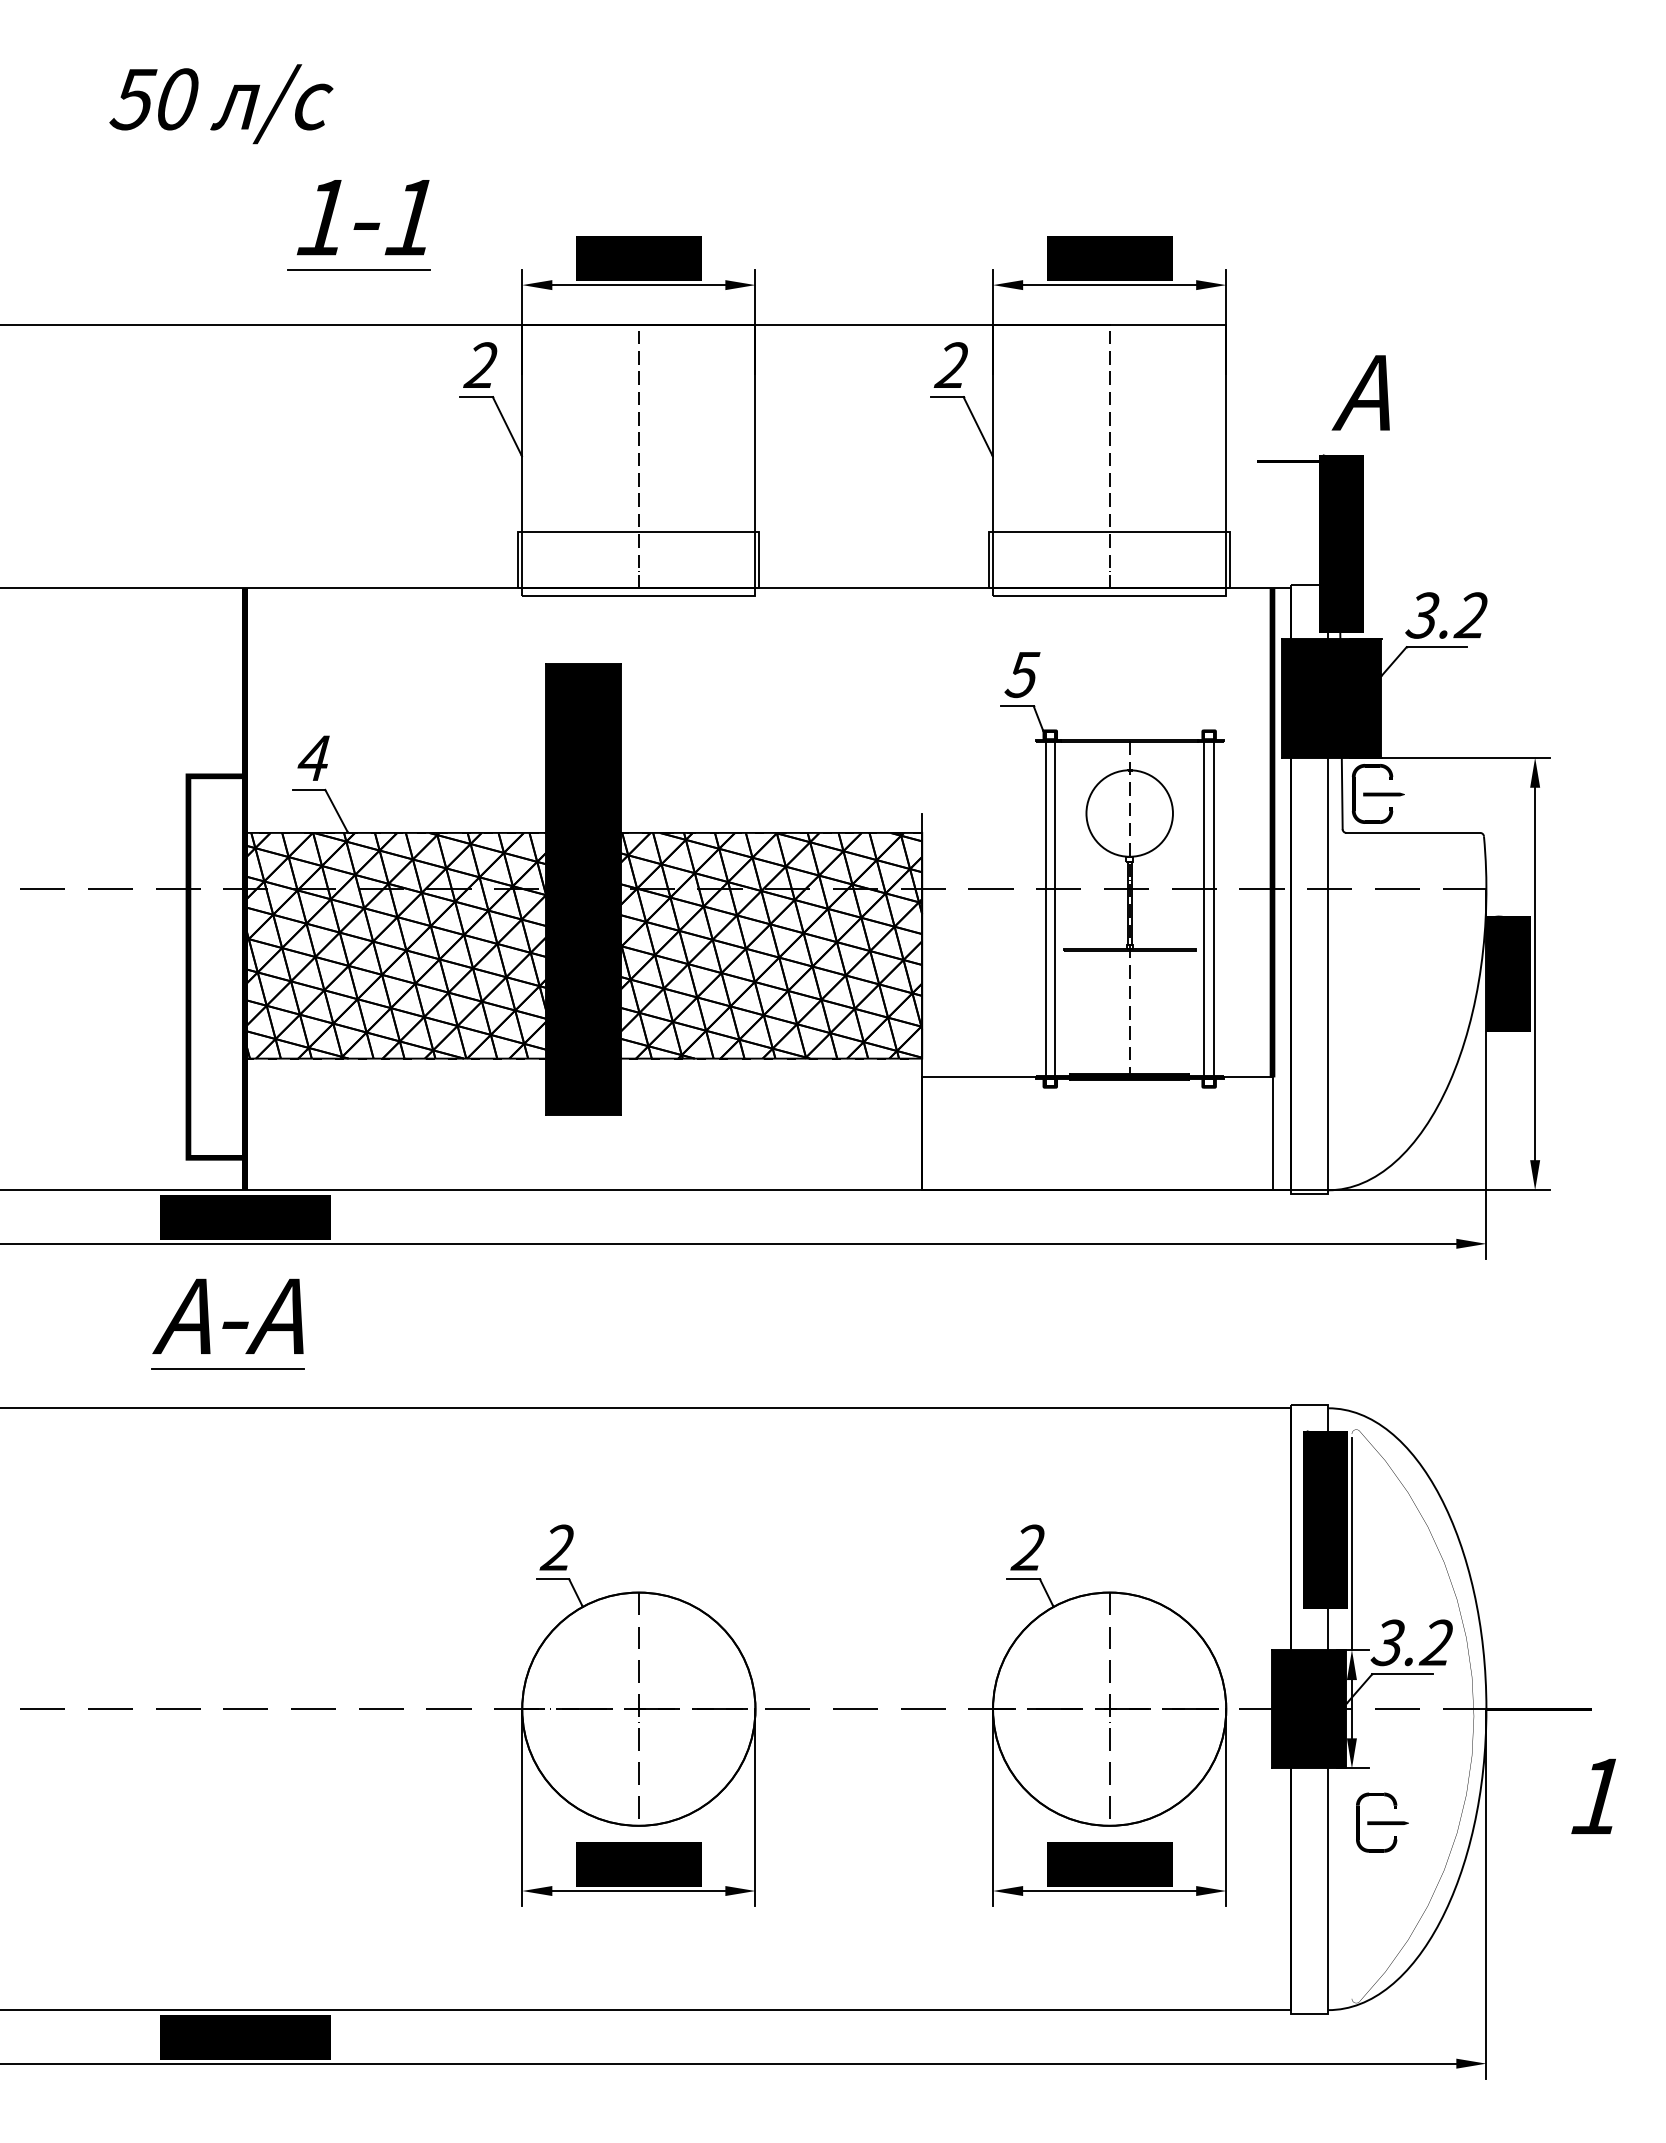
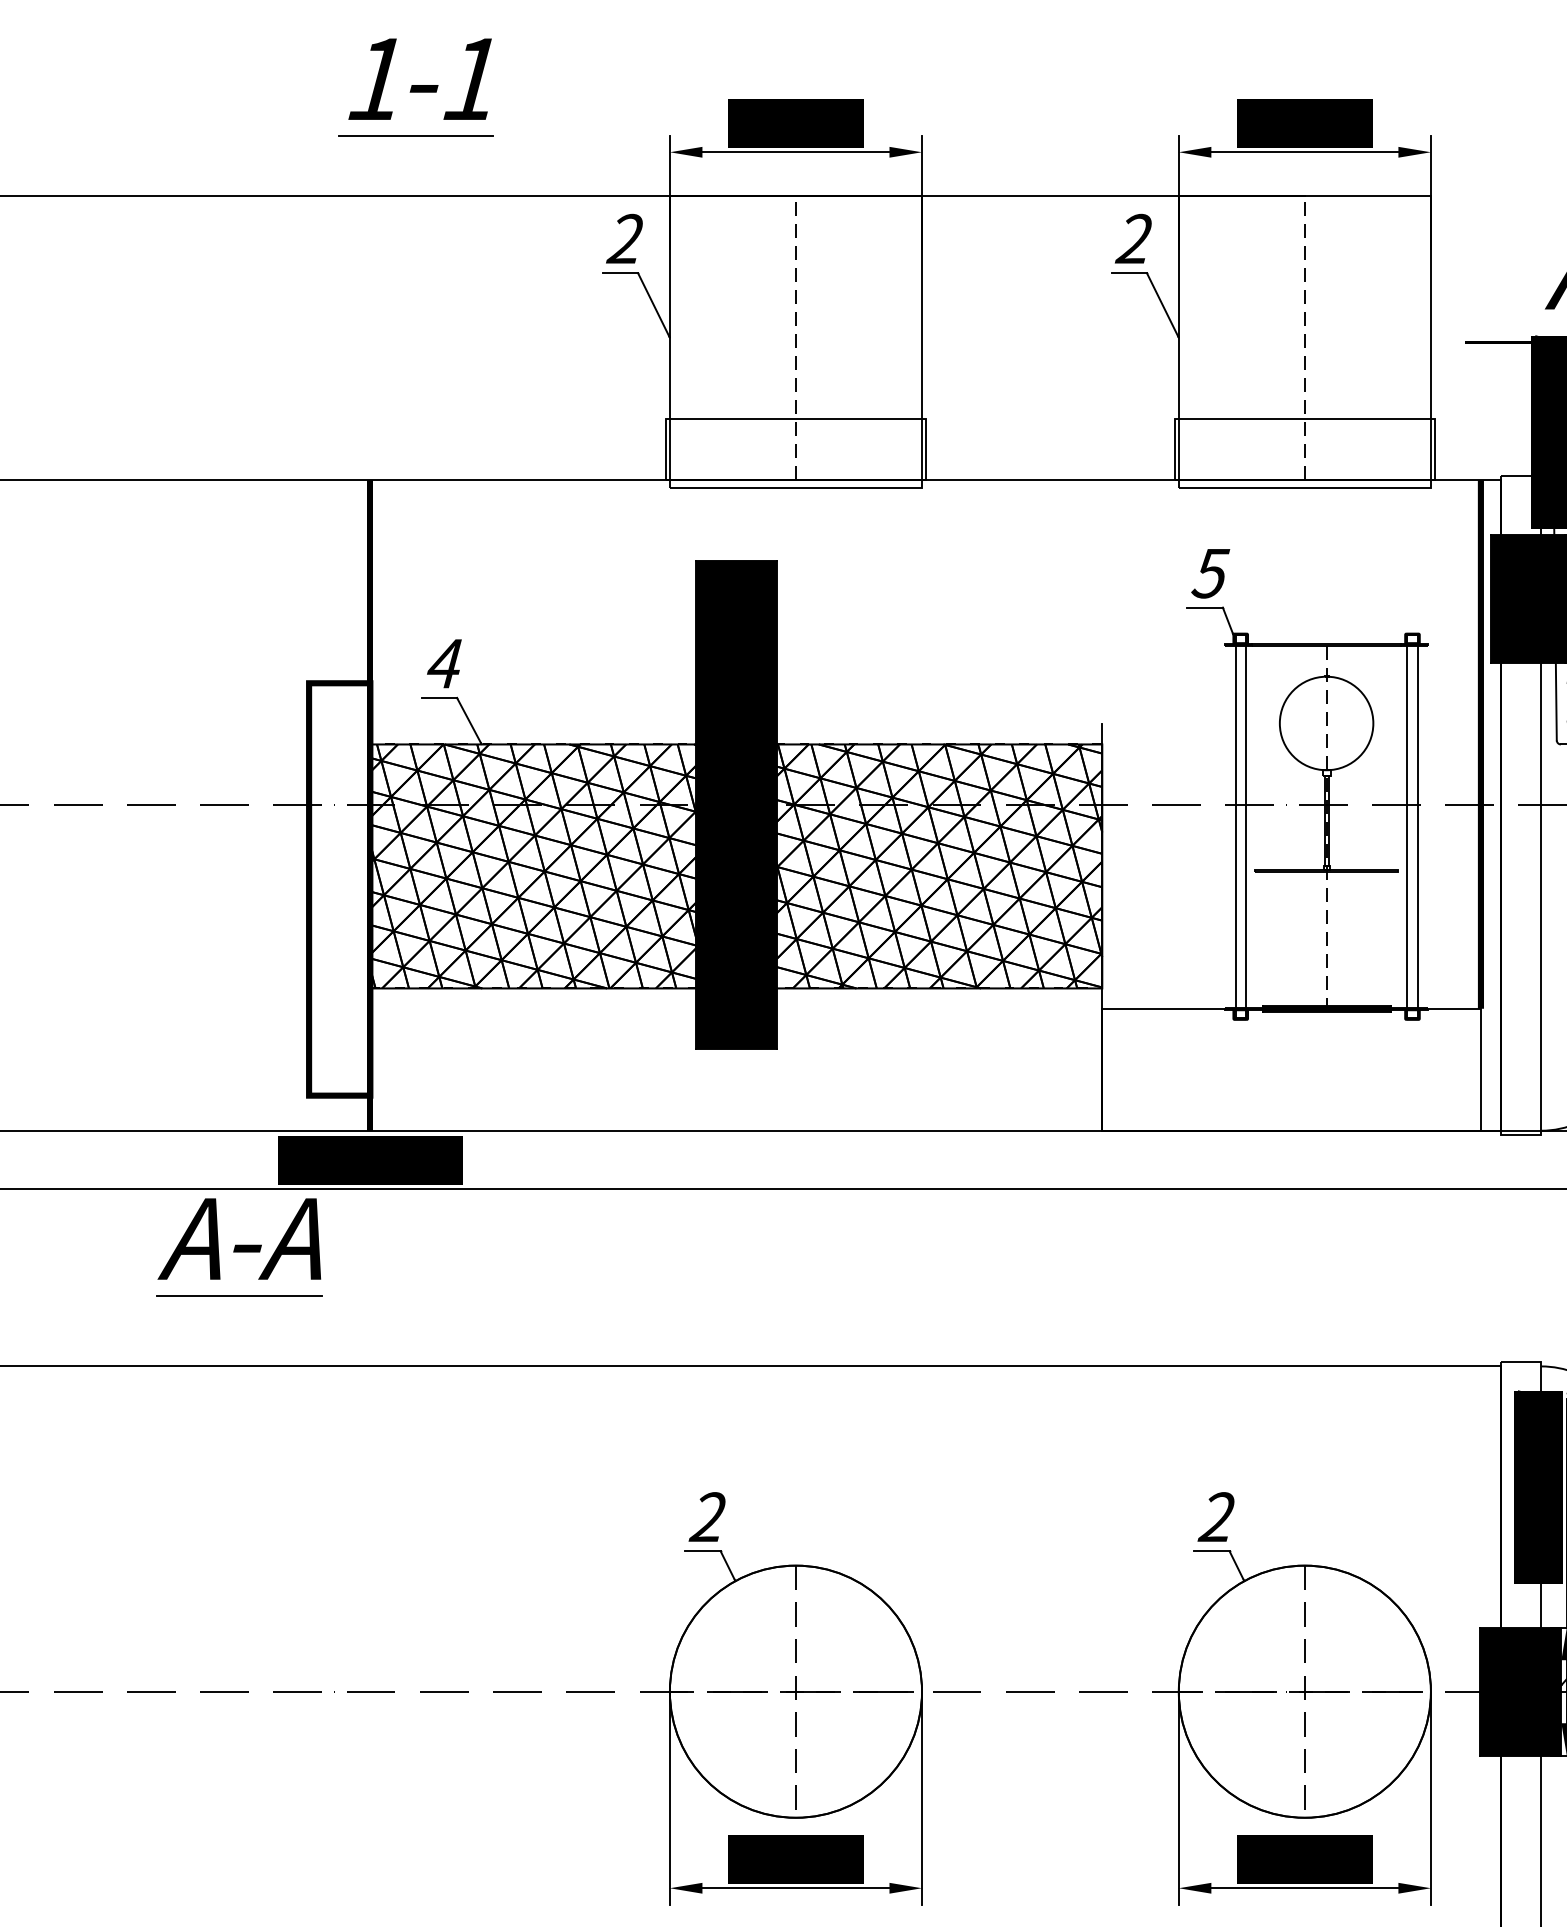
part: (358, 225) -> (415, 87), moved
part: (227, 1323) -> (238, 1246), moved

